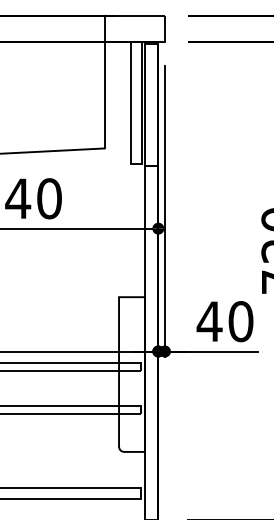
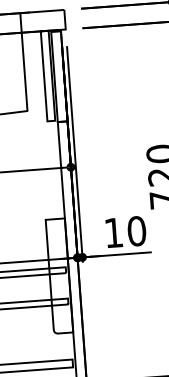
text: (209, 321) -> (113, 232), 40 -> 10

